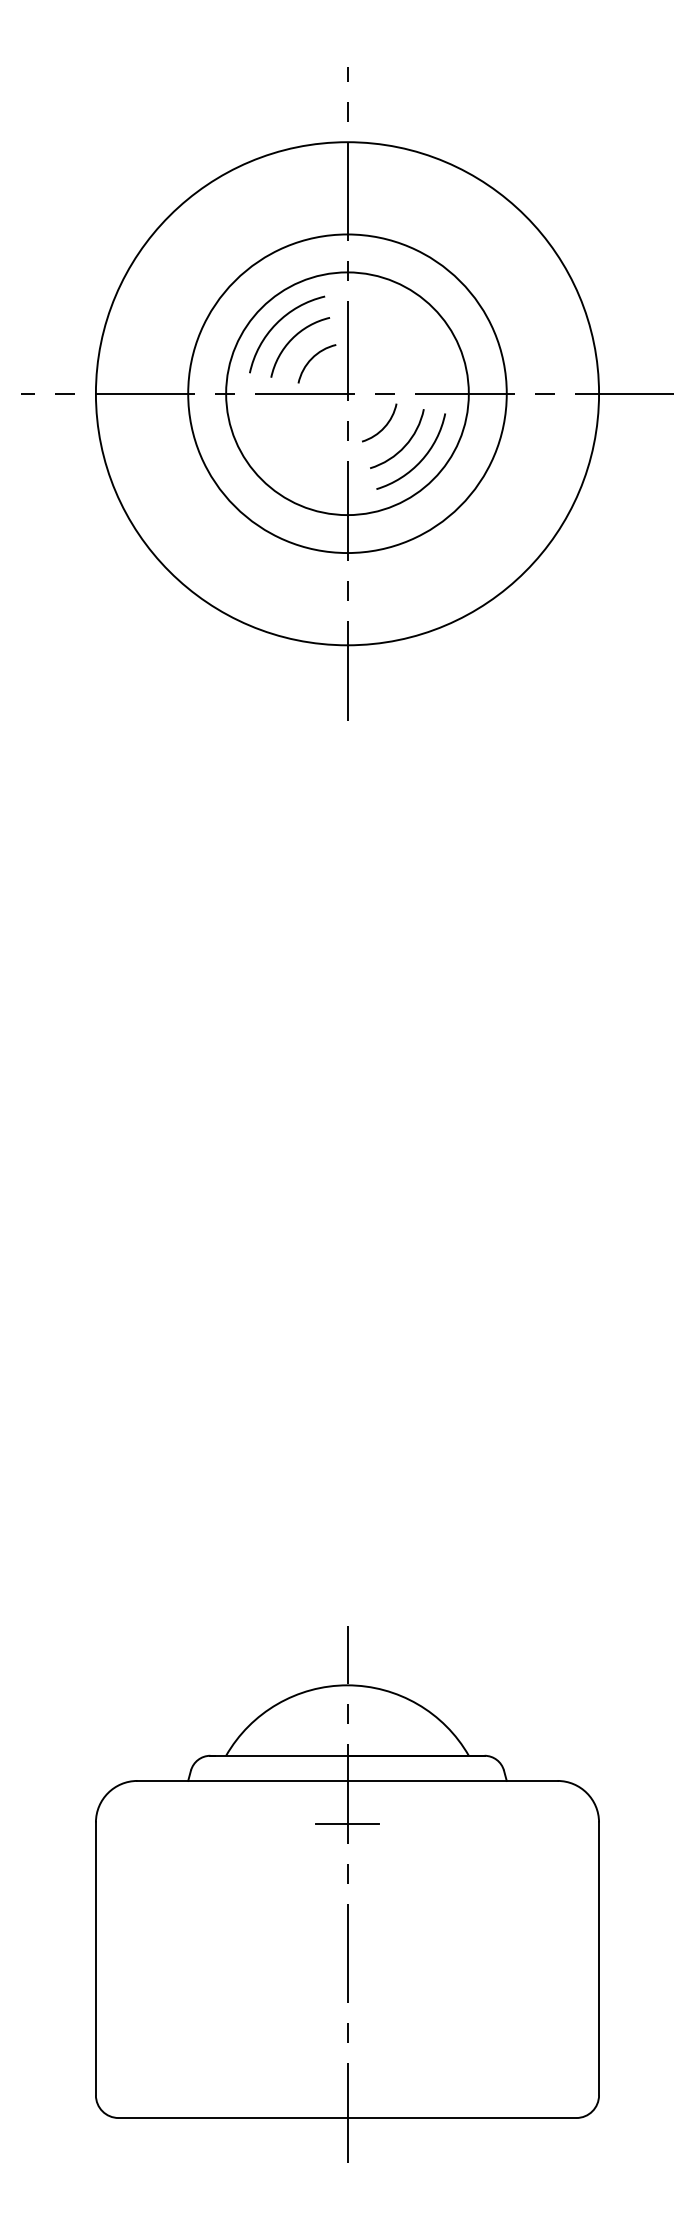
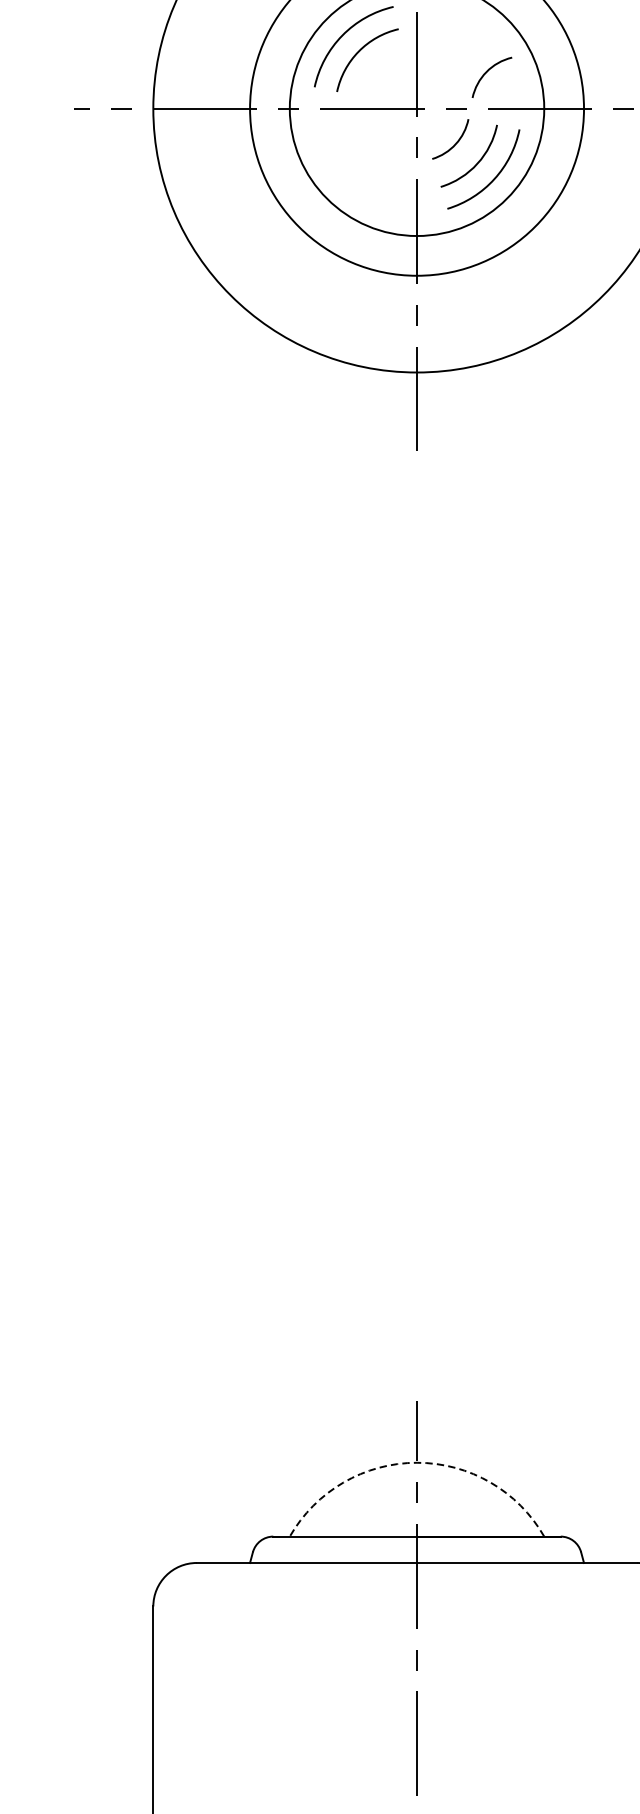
arc: (312, 359) -> (487, 72), moved
arc: (347, 1685) -> (417, 1462), solid -> dashed
line: (347, 1823) -> (417, 1607), removed

